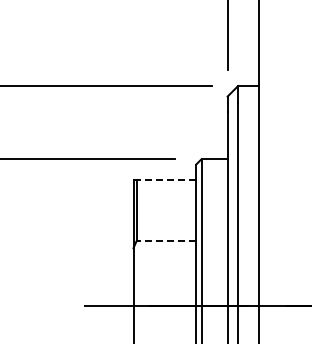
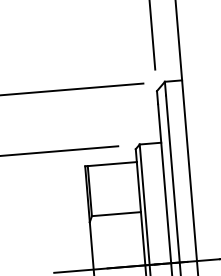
line: (166, 180) -> (112, 164), dashed -> solid
line: (166, 241) -> (116, 214), dashed -> solid

